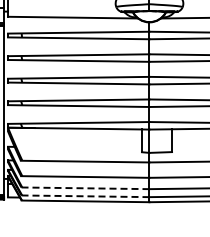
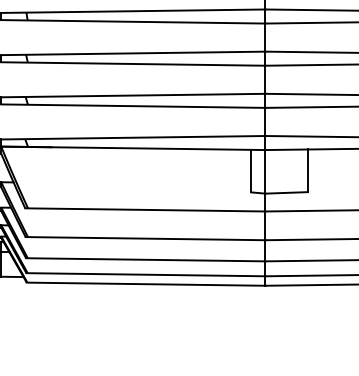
line: (84, 188) -> (144, 260), dashed -> solid
line: (85, 196) -> (145, 275), dashed -> solid

